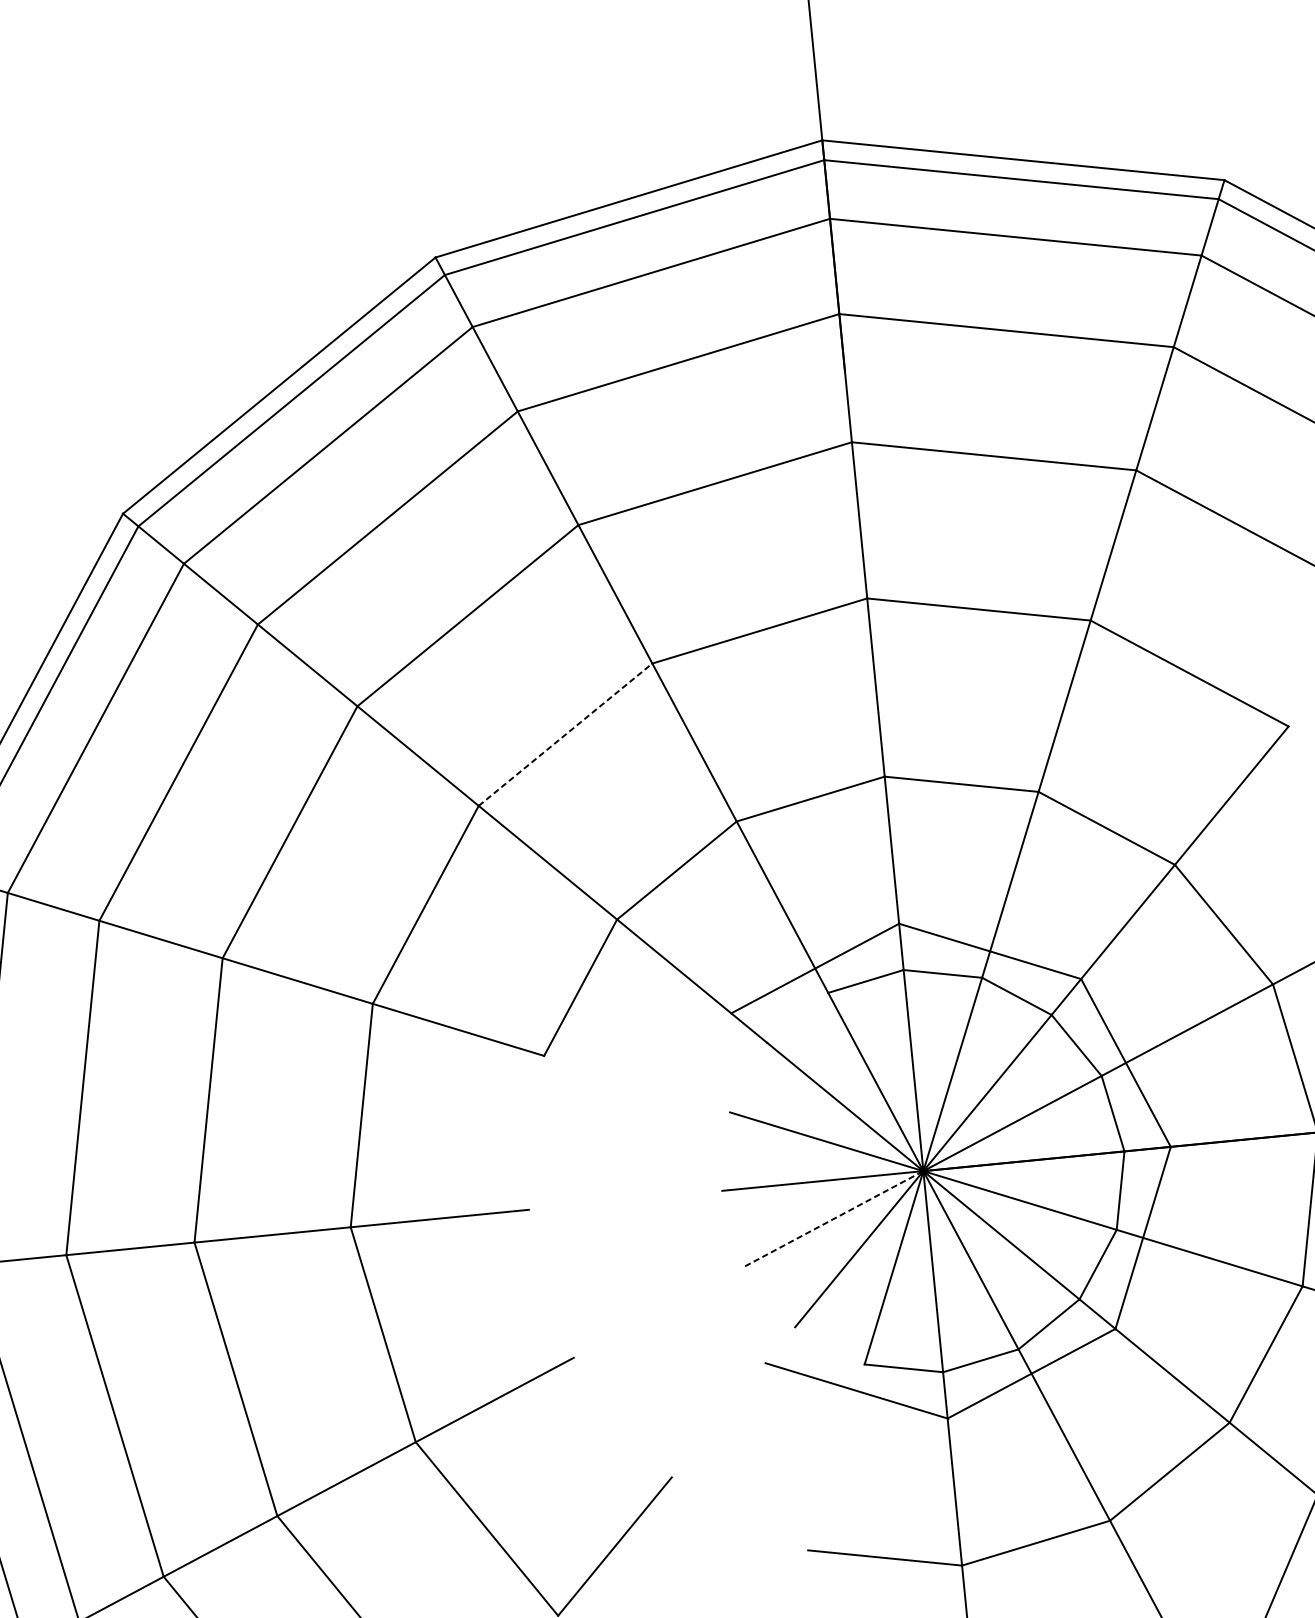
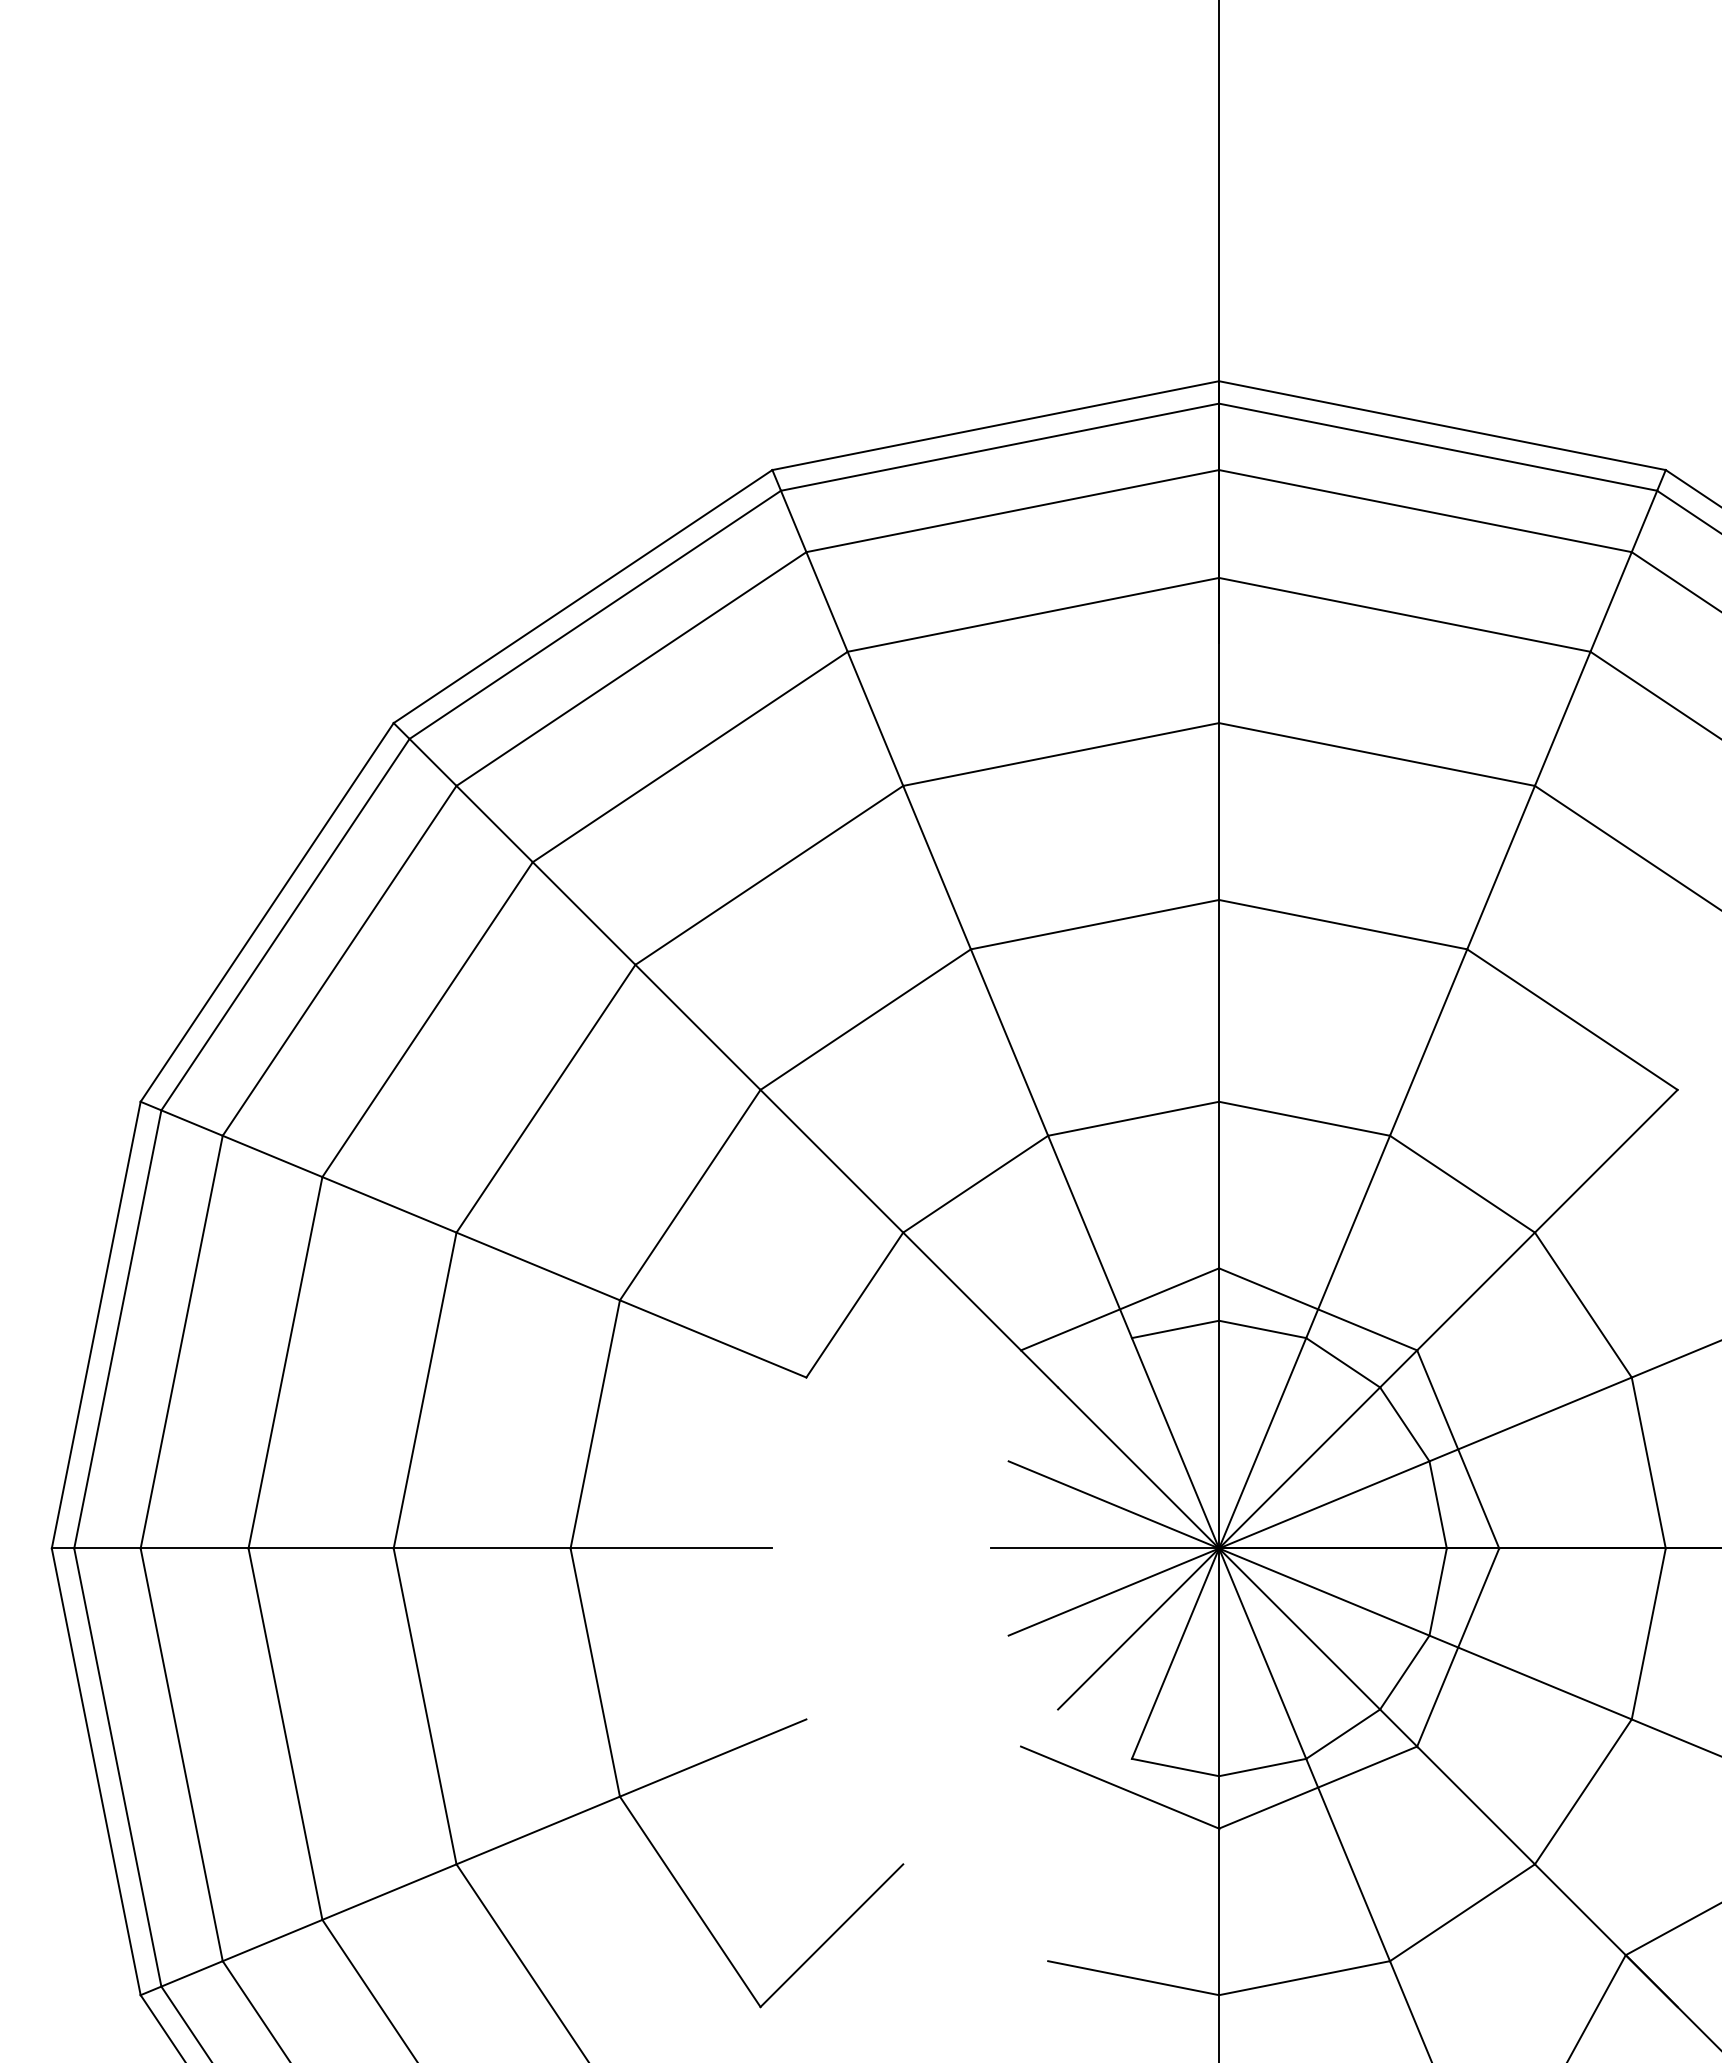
line: (565, 734) -> (865, 1019), dashed -> solid
line: (833, 1219) -> (1113, 1592), dashed -> solid

